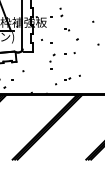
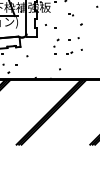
part: (72, 77) -> (74, 51), moved

